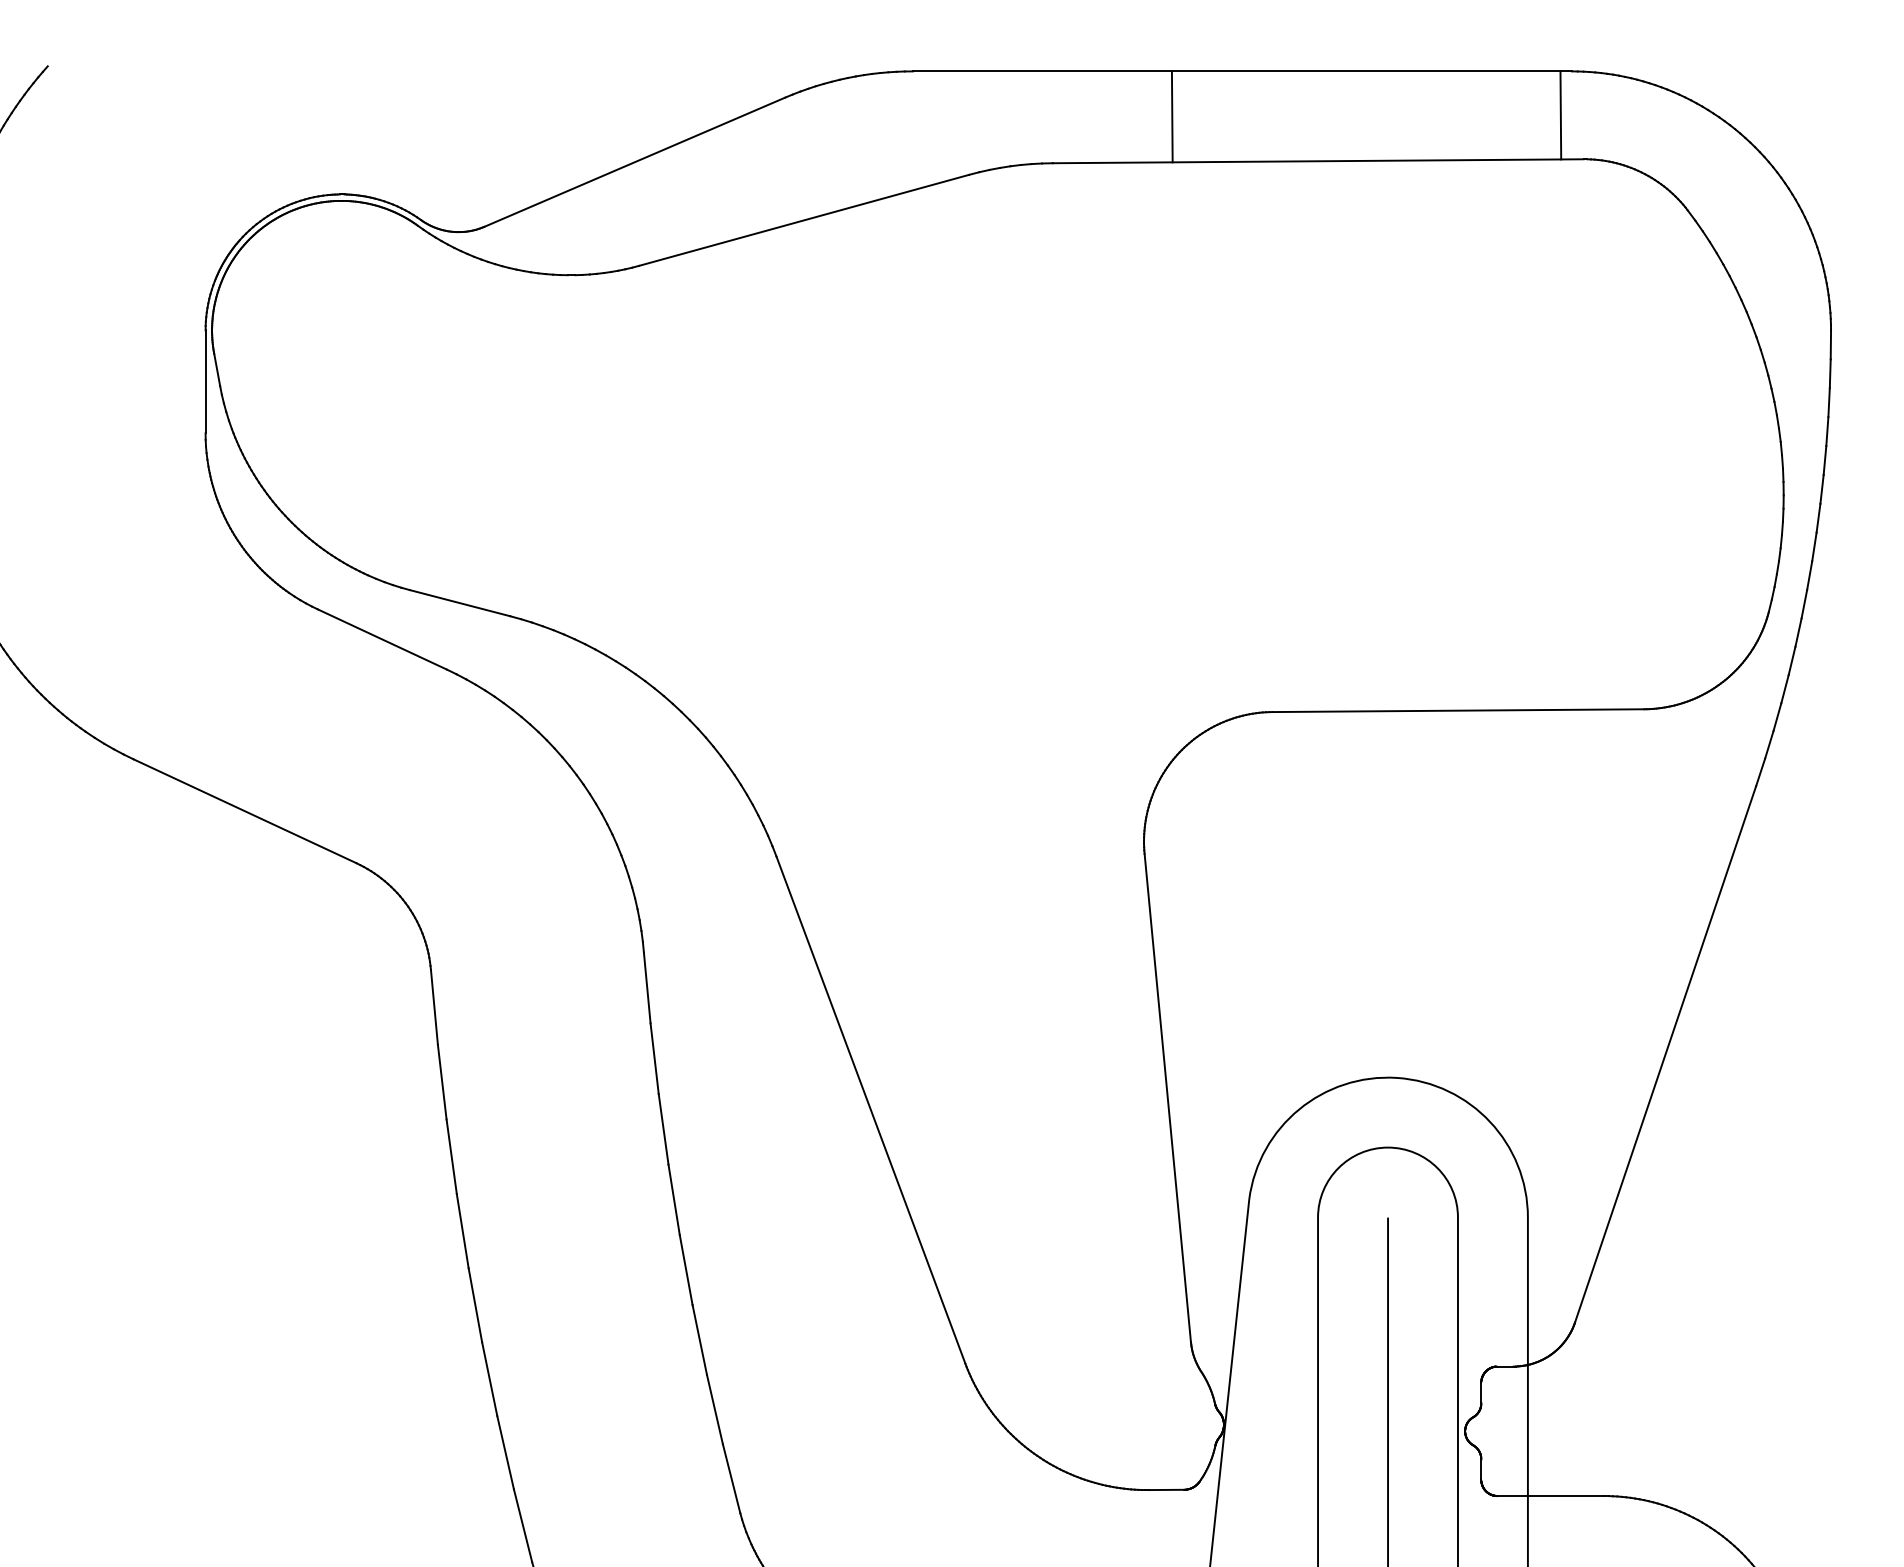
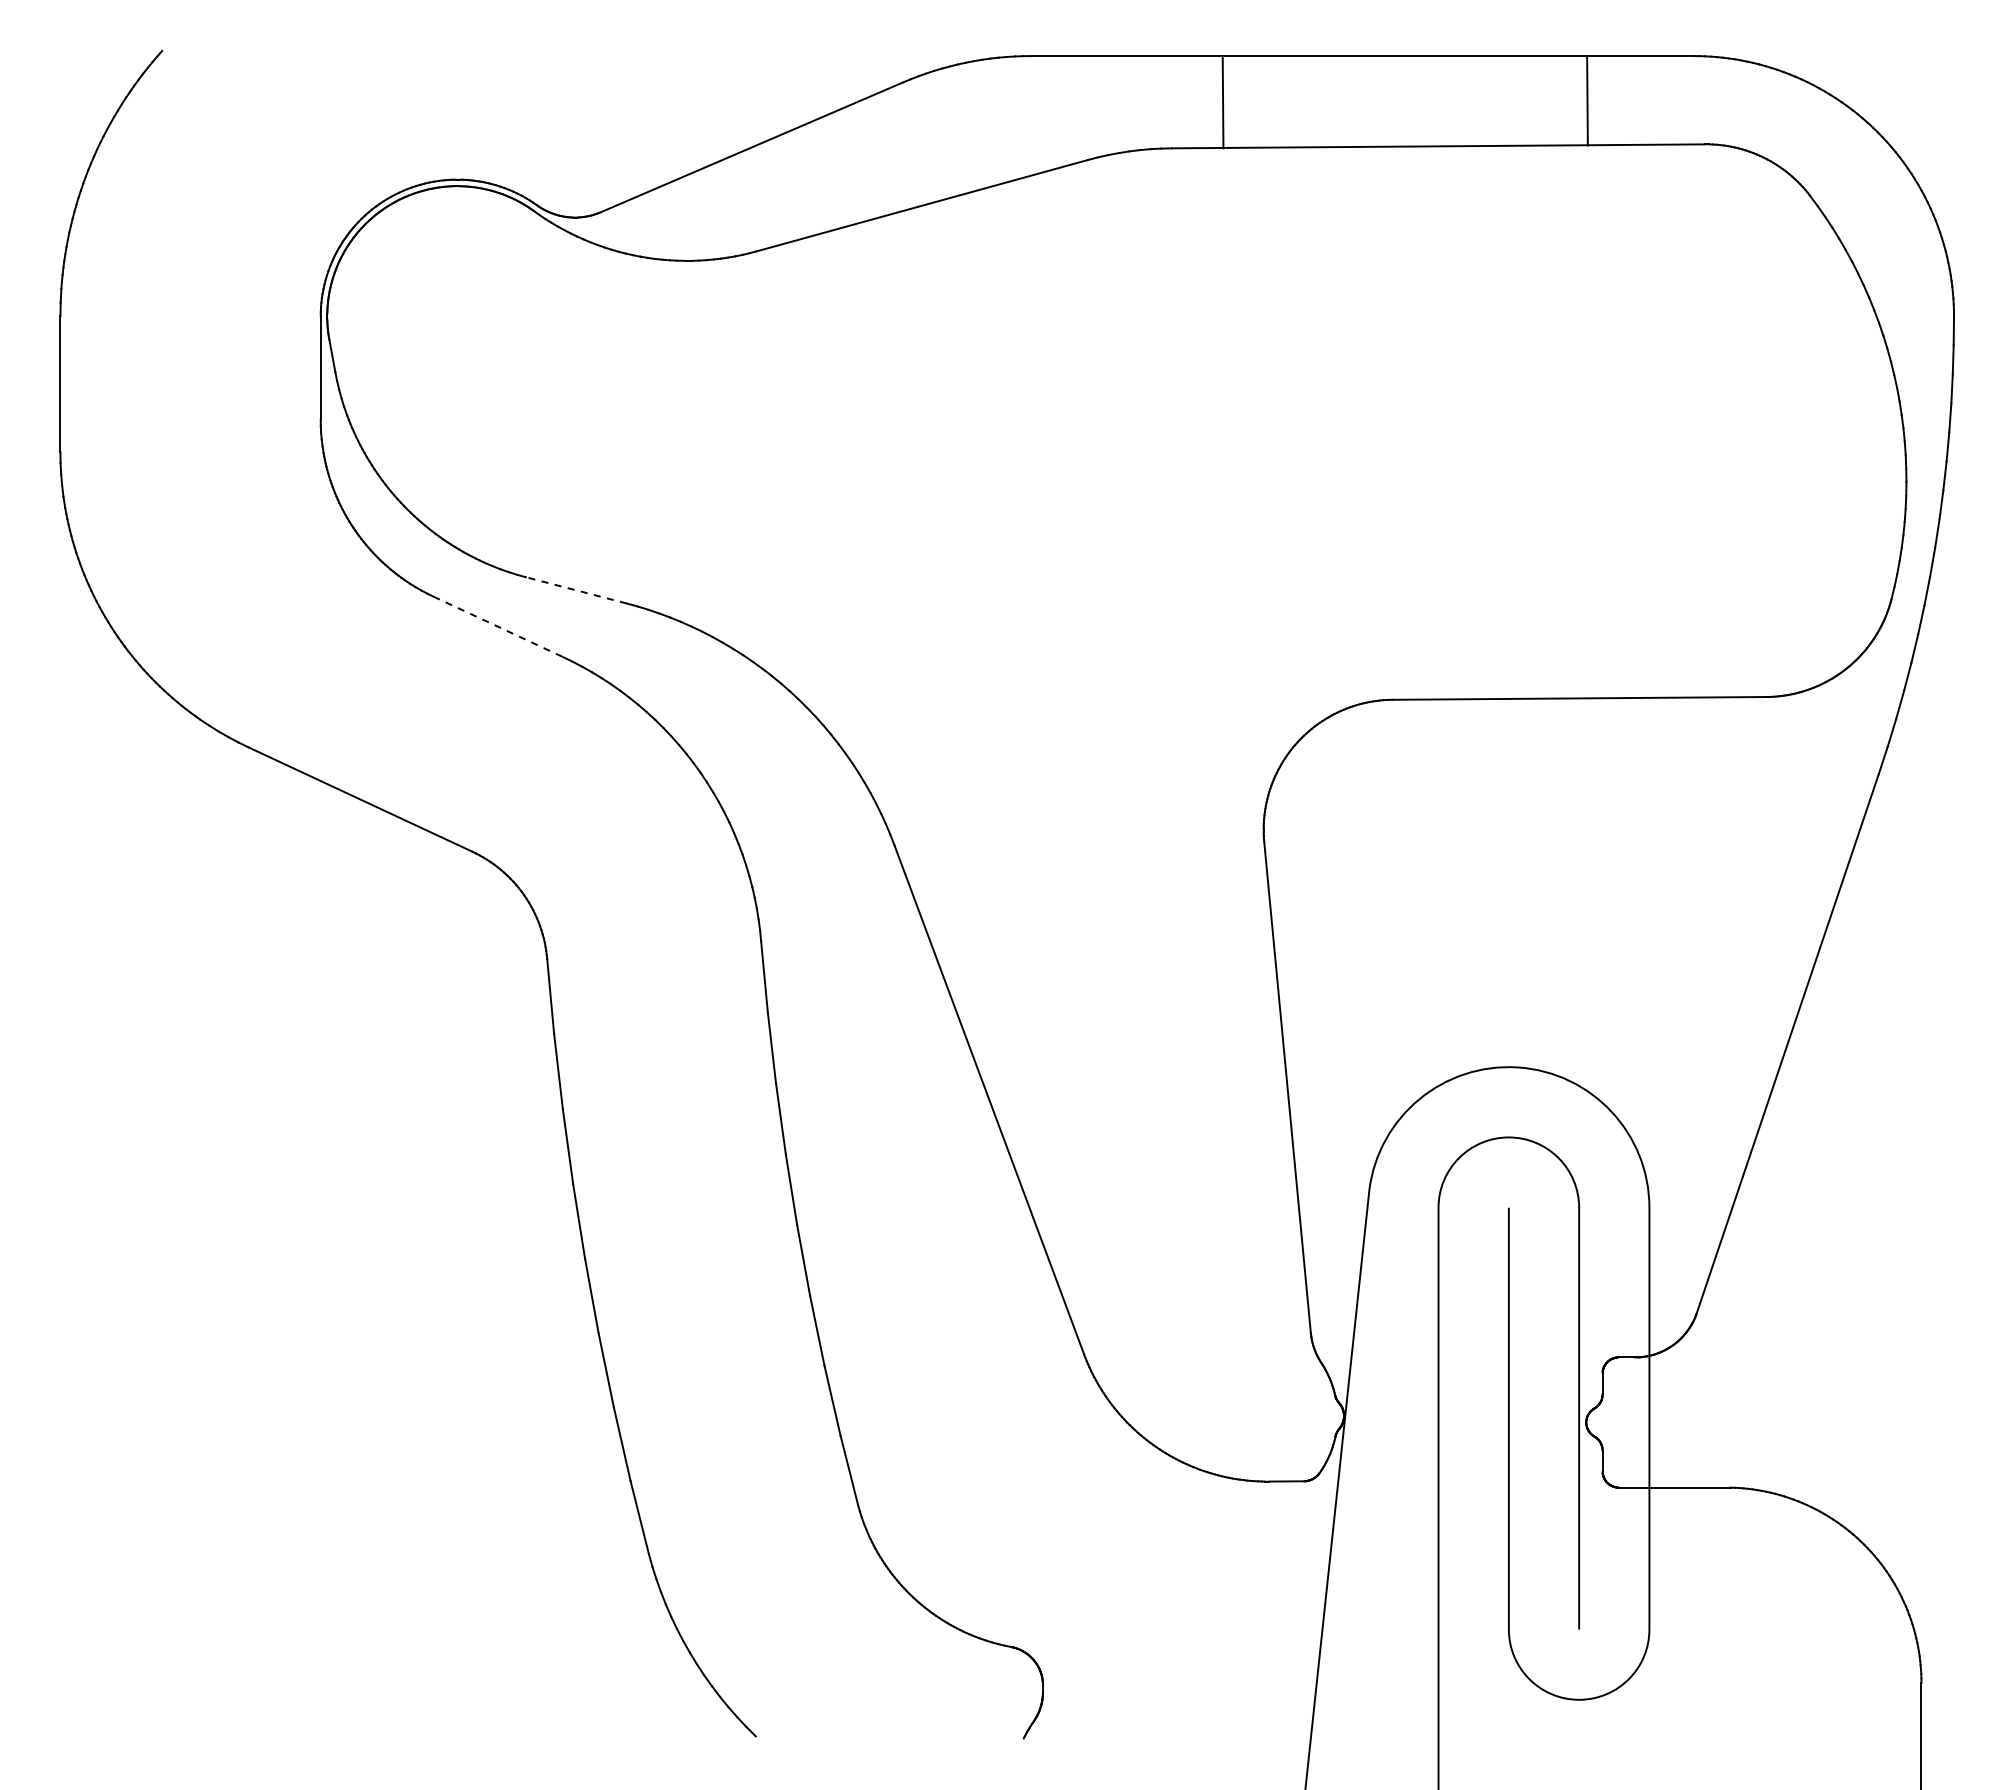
line: (1560, 115) -> (1587, 101), moved
line: (1171, 116) -> (1222, 102), moved
line: (459, 603) -> (575, 590), solid -> dashed
line: (382, 639) -> (498, 626), solid -> dashed

